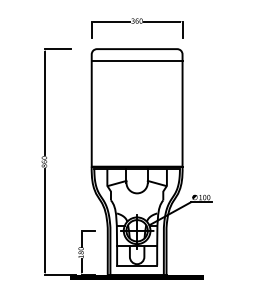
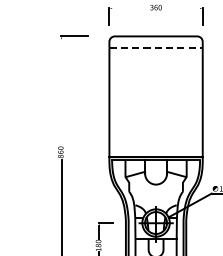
line: (112, 21) -> (130, 8), removed
line: (161, 21) -> (181, 8), removed
line: (137, 60) -> (156, 48), solid -> dashed
line: (45, 102) -> (61, 91), removed

